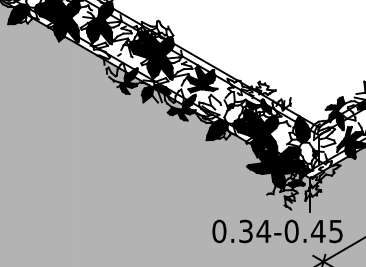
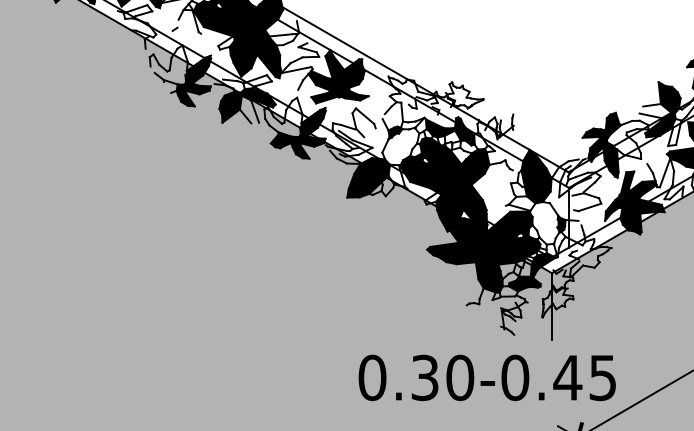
text: (263, 231) -> (459, 378), 0.34-0.45 -> 0.30-0.45

